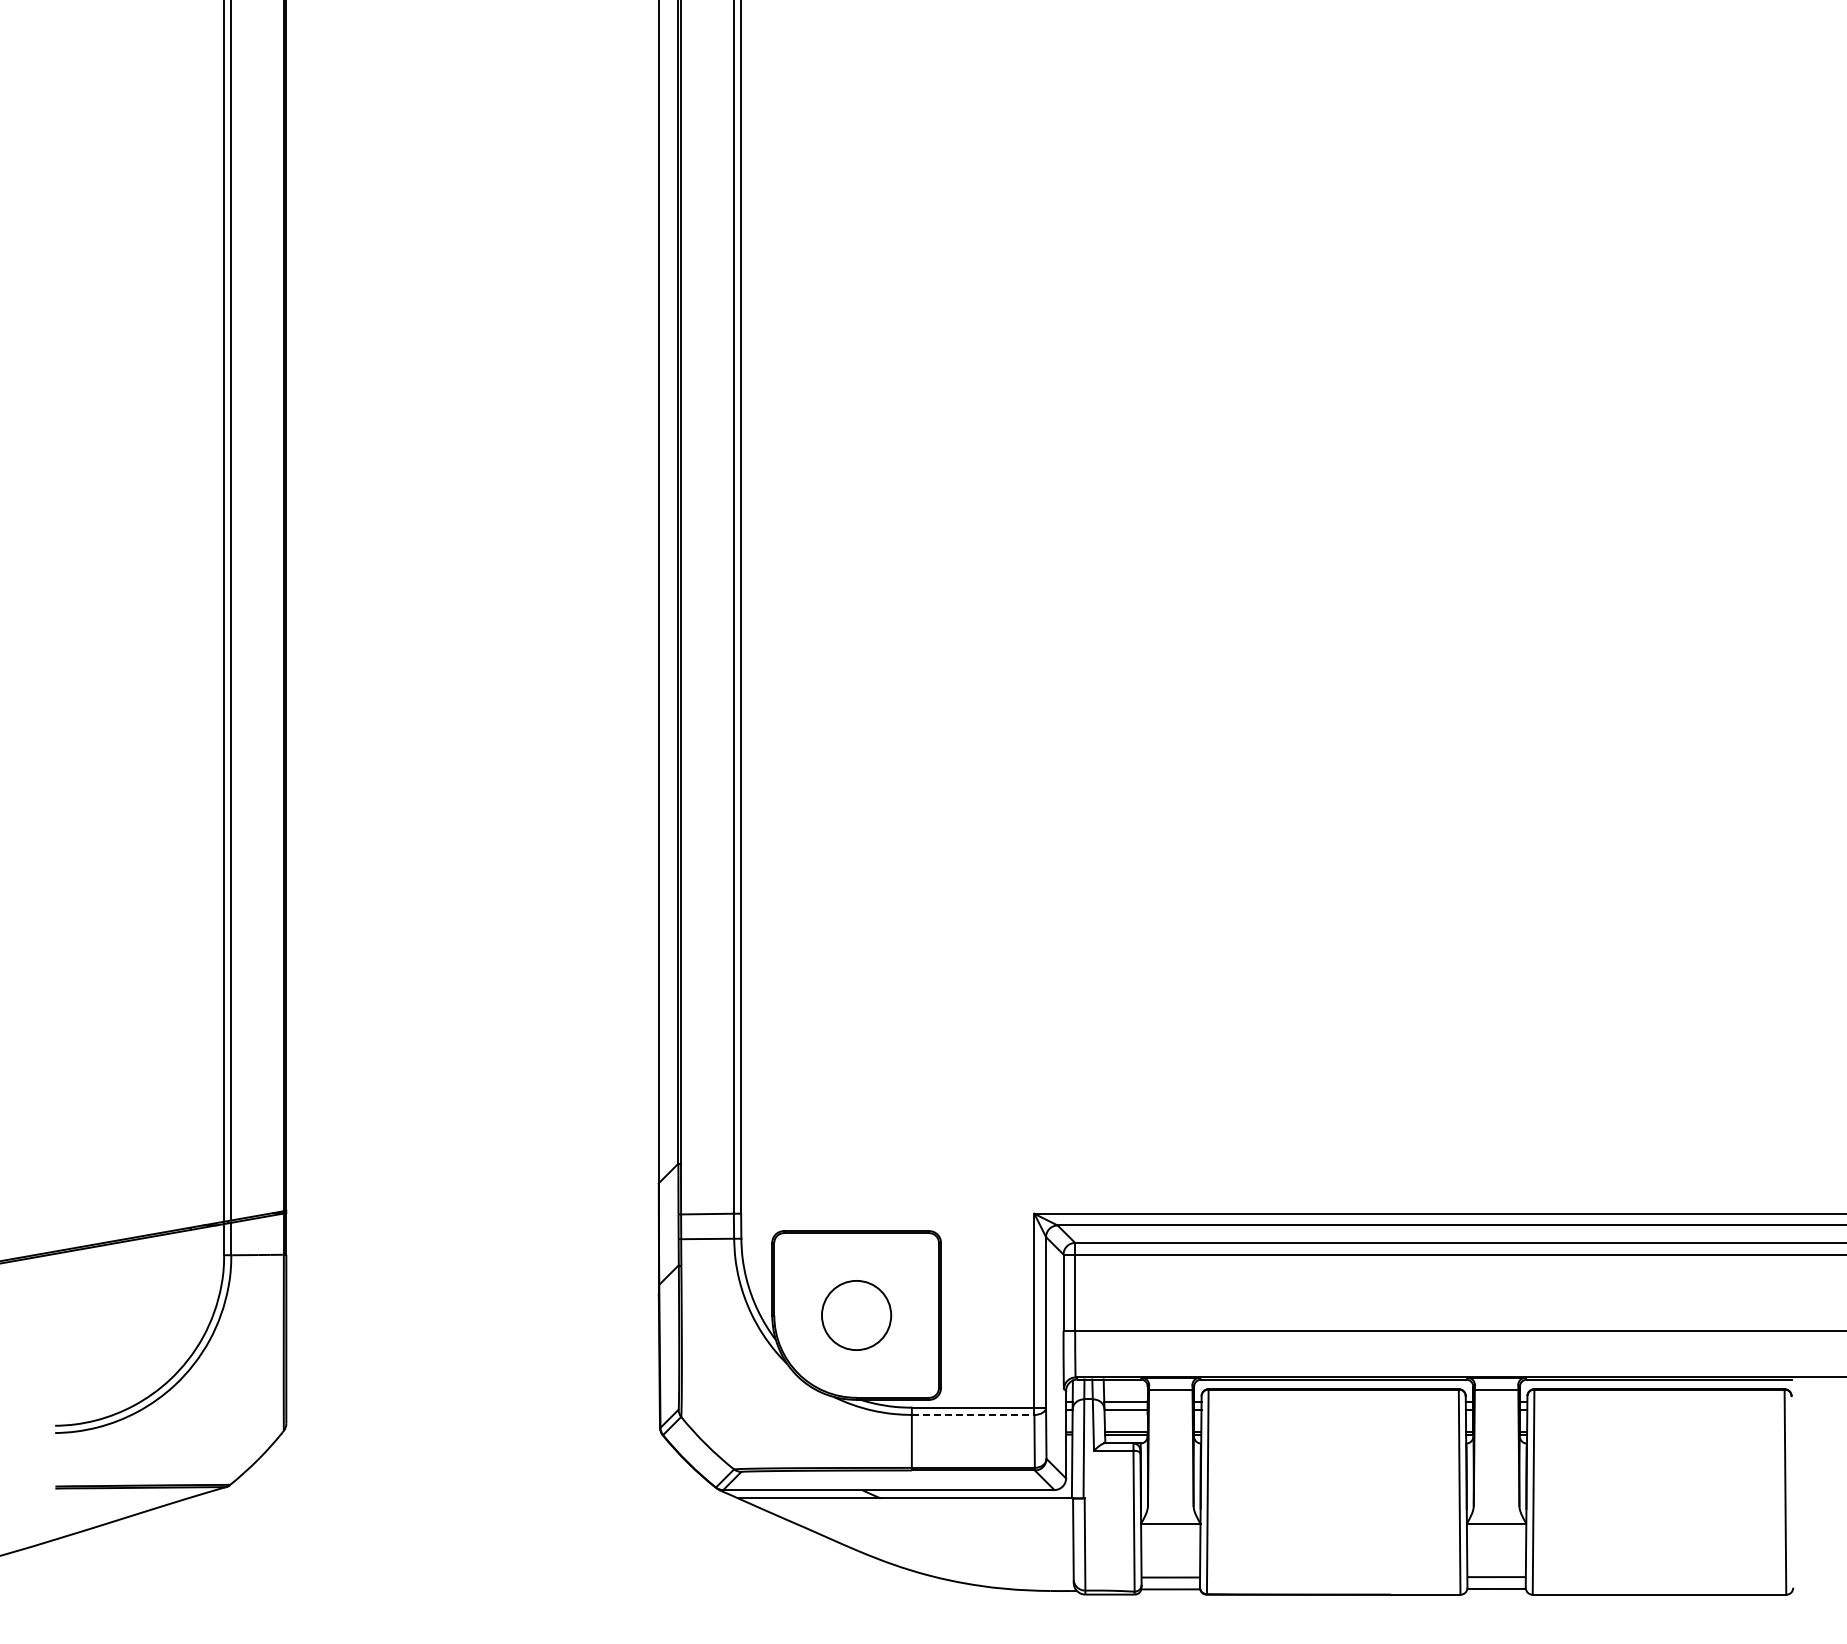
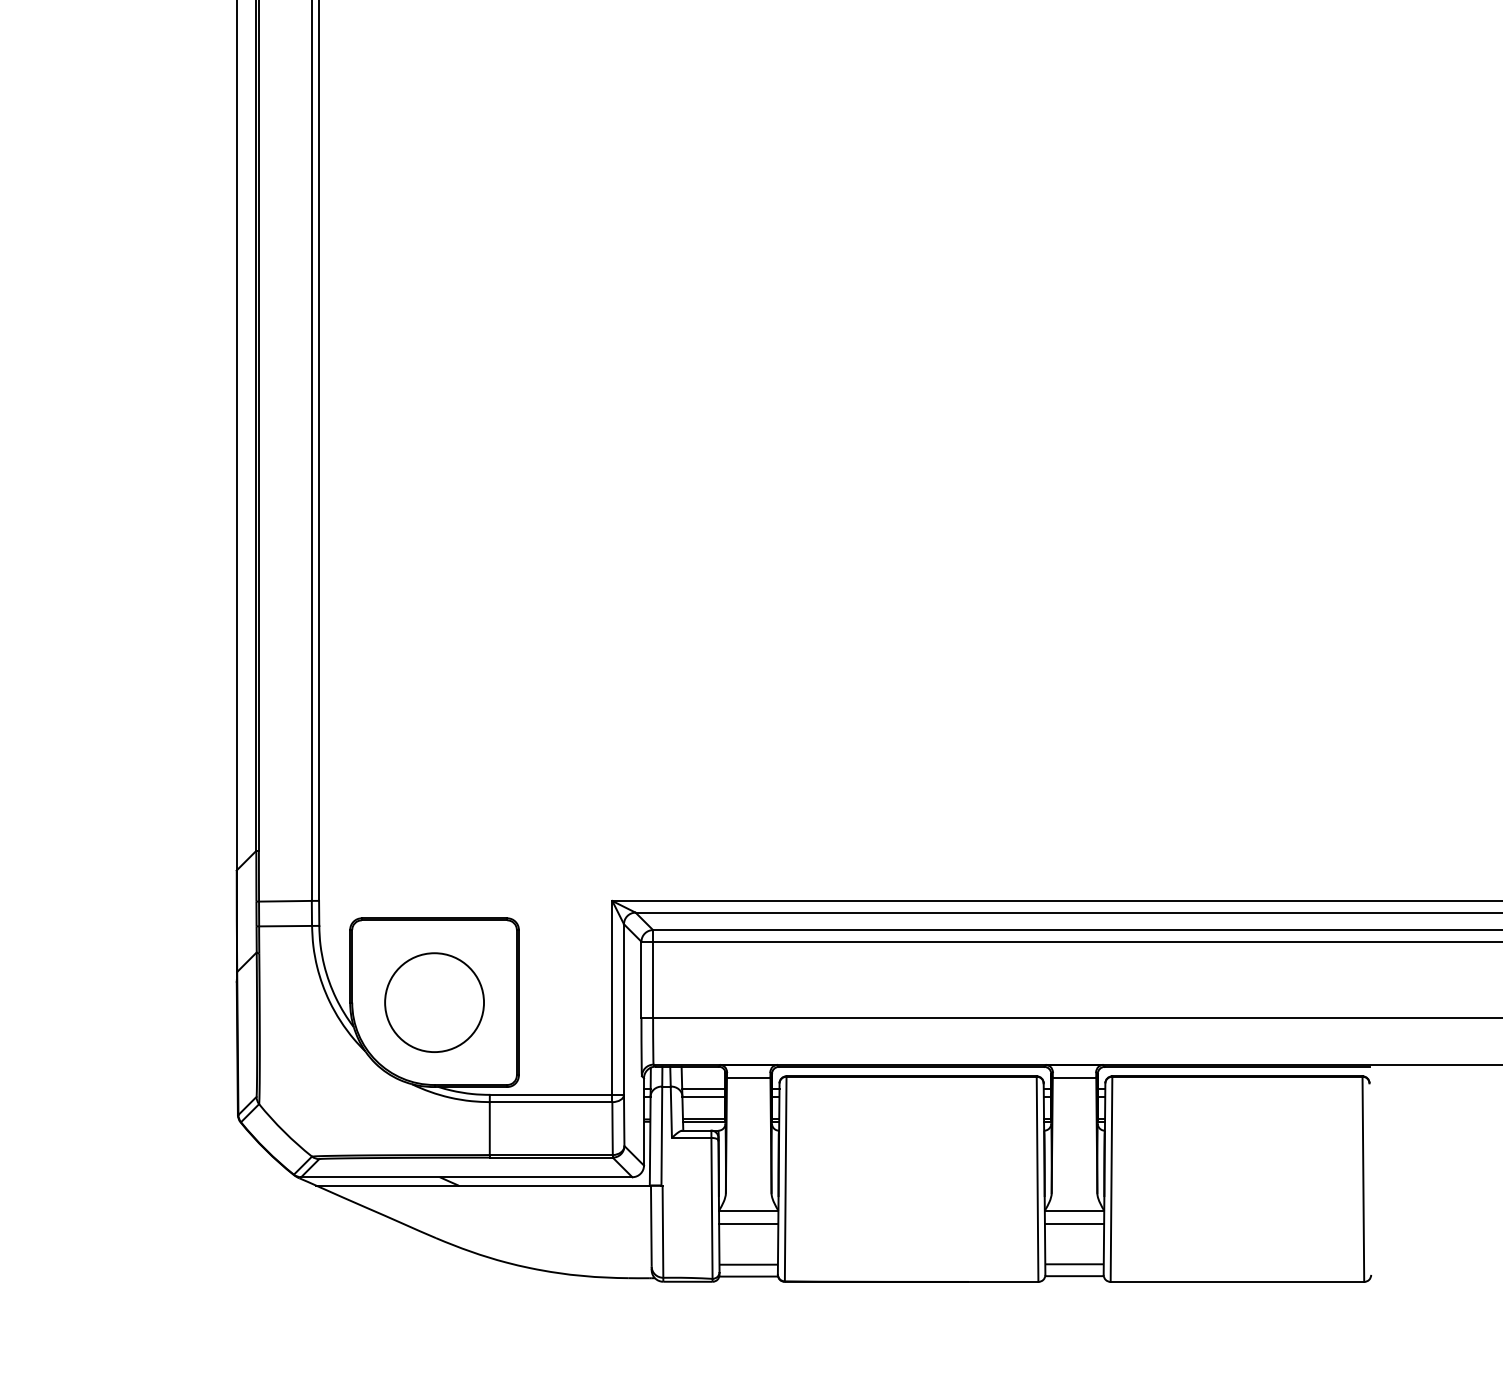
circle: (856, 1315) -> (434, 1002), size x1.43
line: (973, 1414) -> (551, 1101), dashed -> solid
line: (1170, 1536) -> (748, 1223), added
line: (1496, 1536) -> (1074, 1223), added

